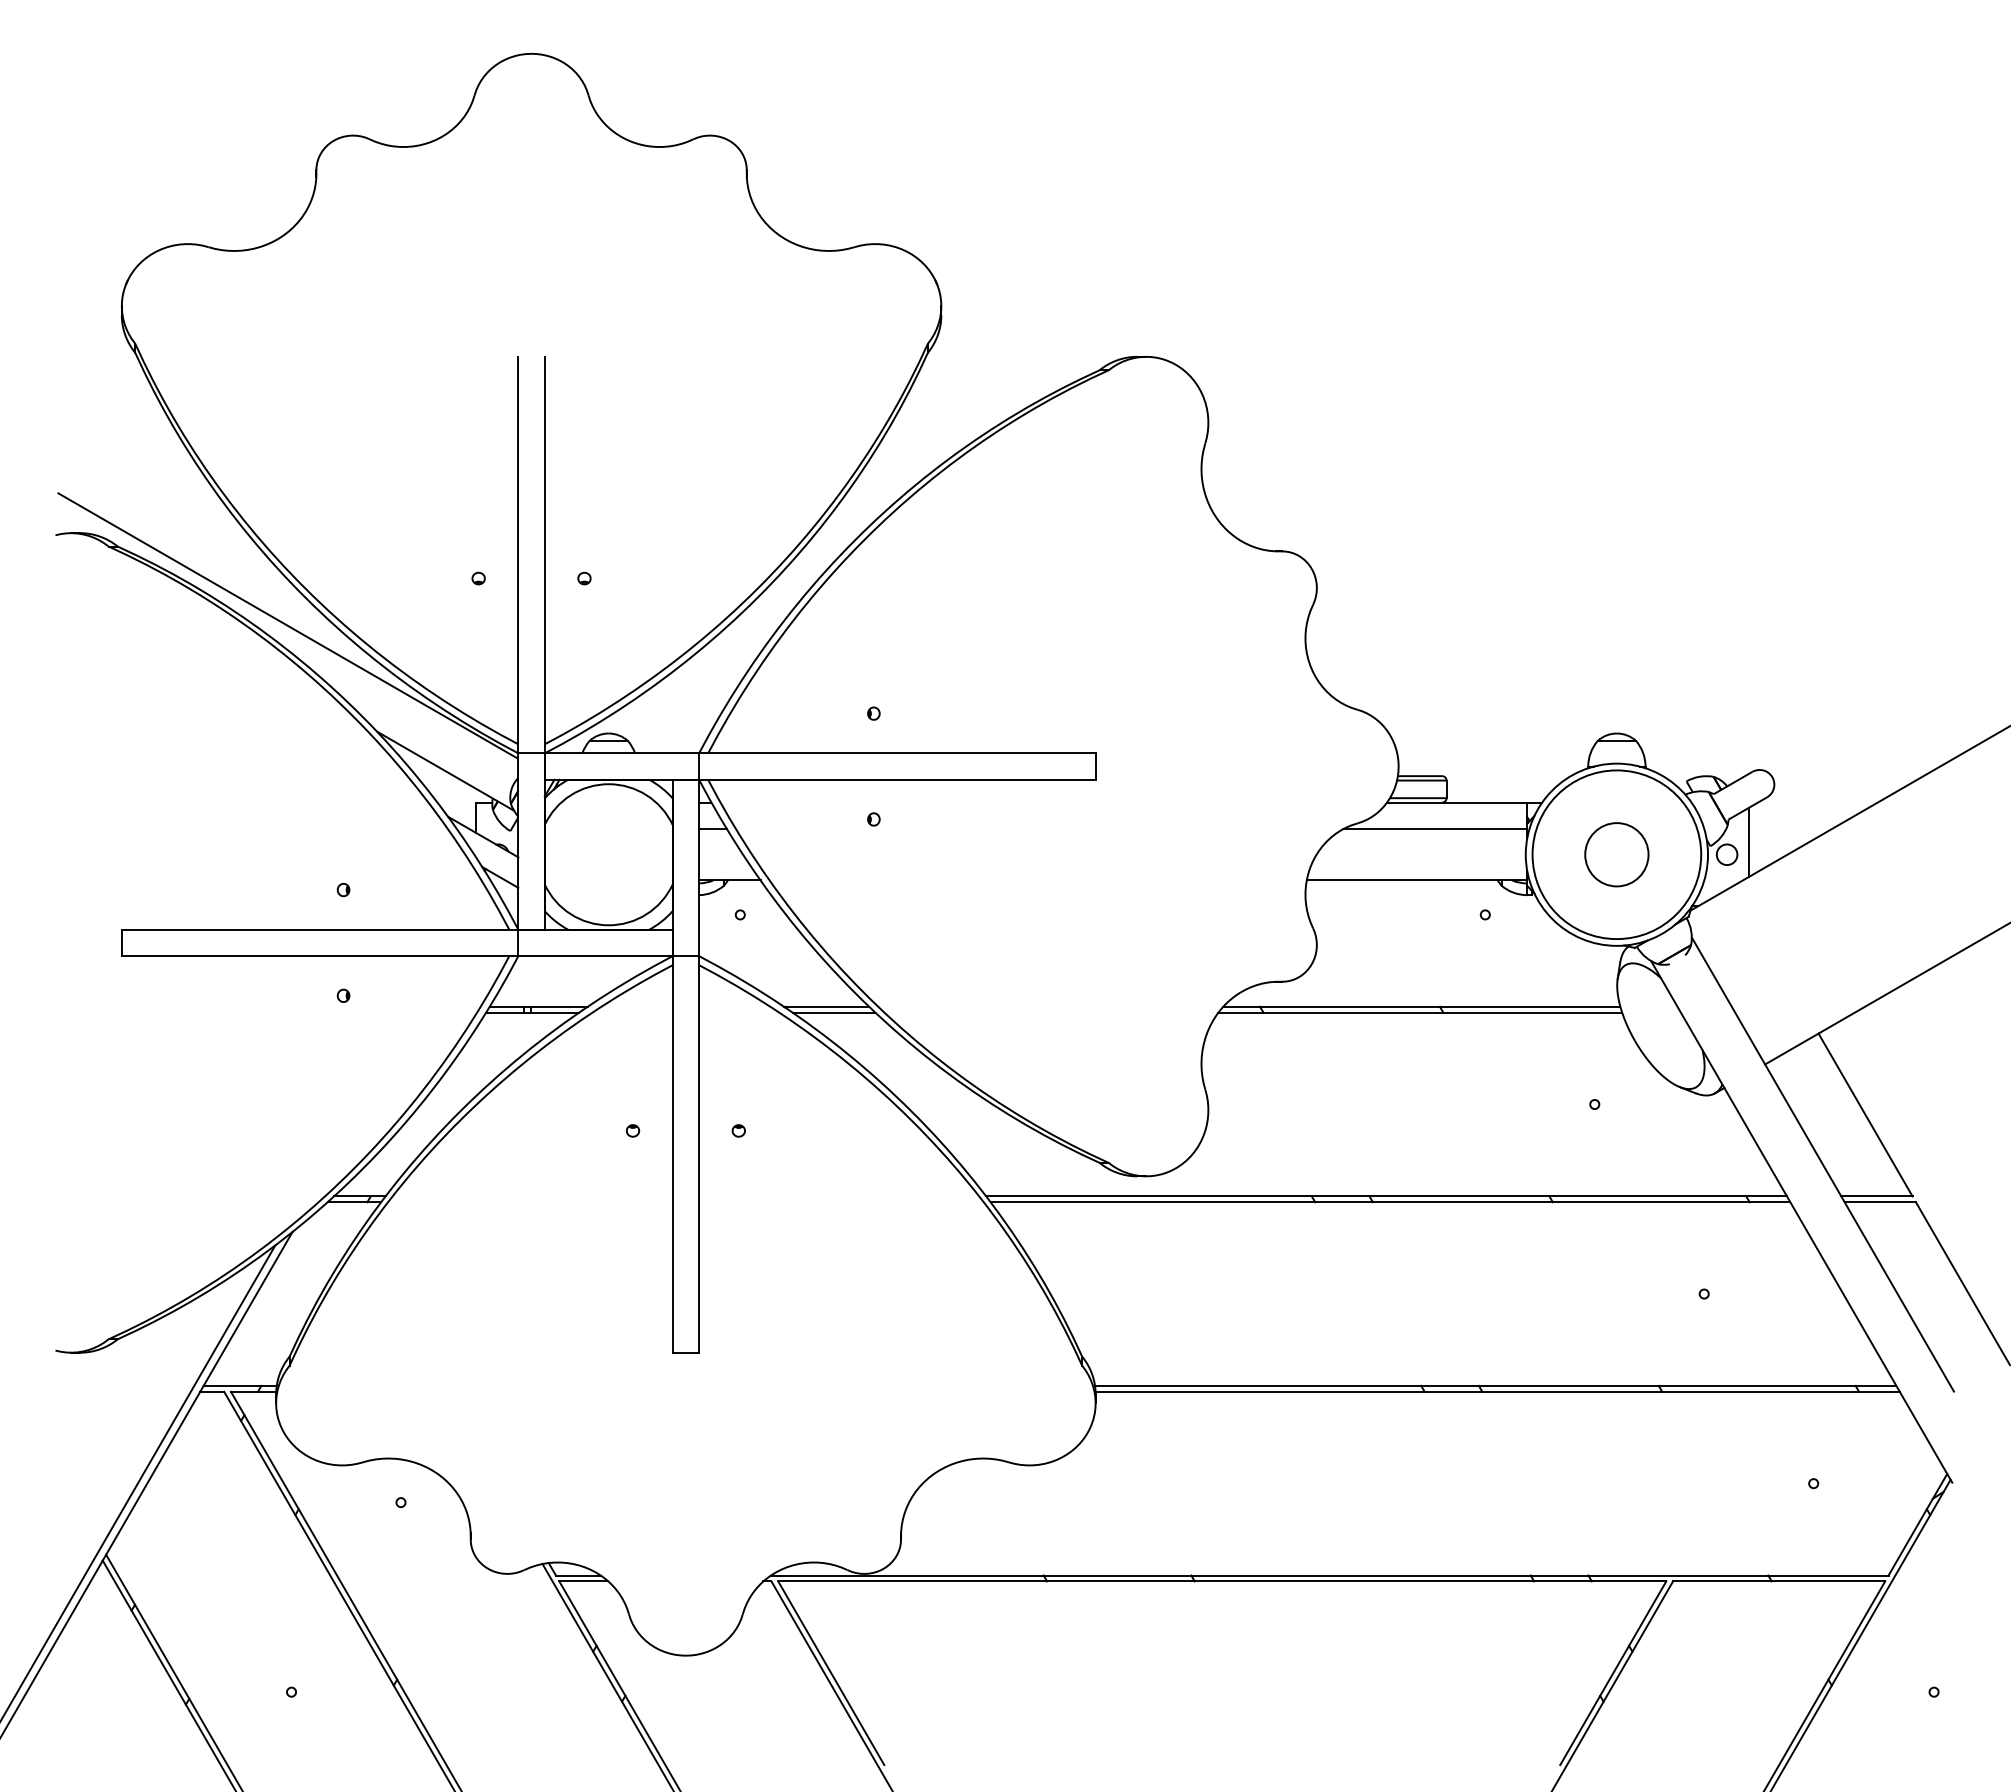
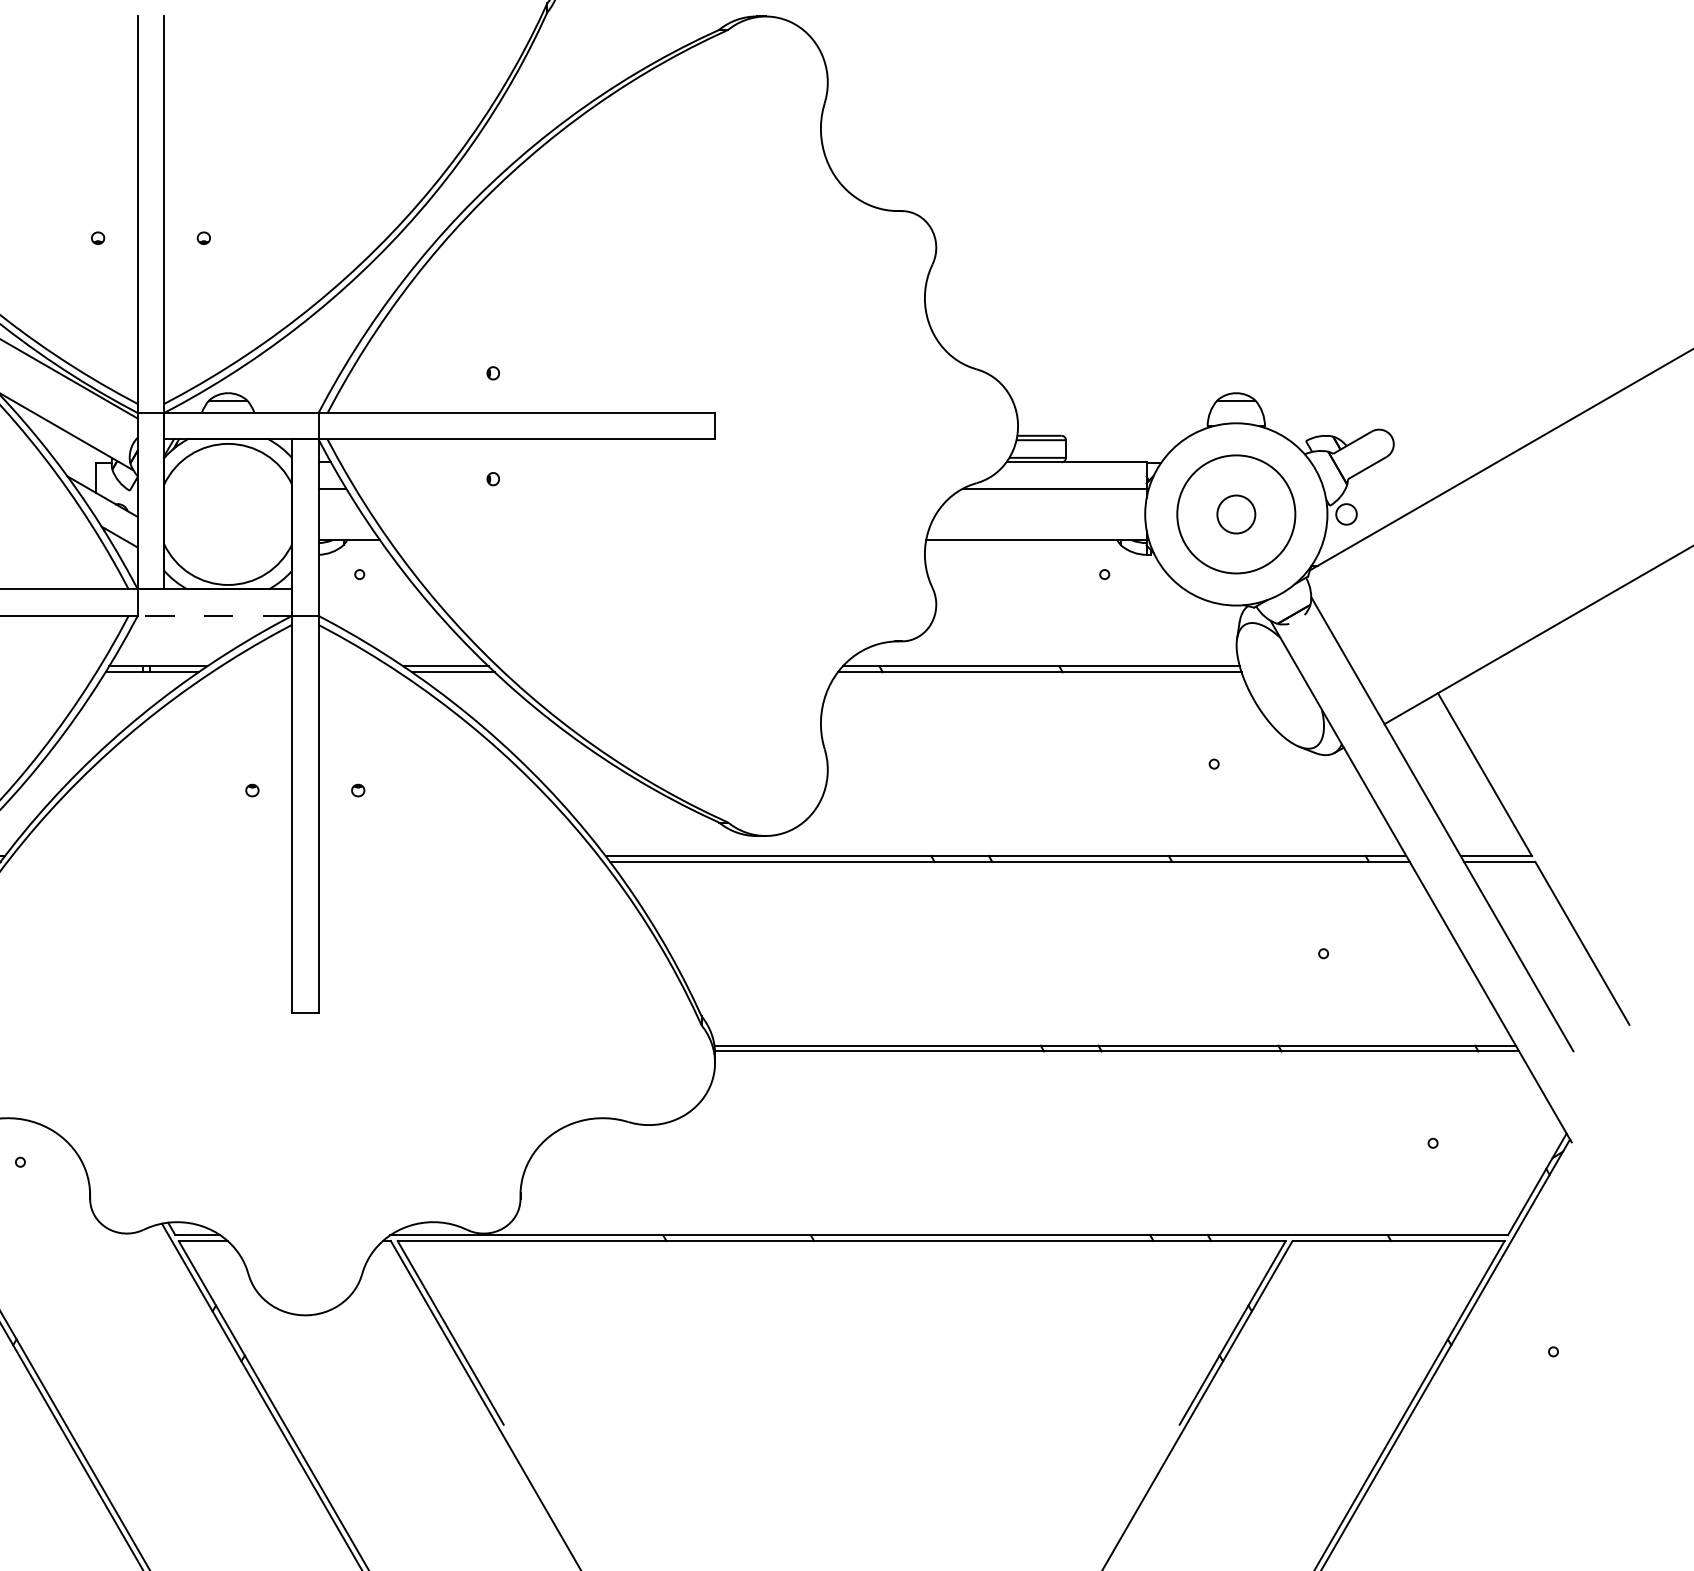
line: (1749, 841) -> (1368, 501), removed
circle: (1616, 854) -> (1235, 514), size x0.6
circle: (1616, 854) -> (1235, 514), size x0.7
line: (595, 956) -> (214, 616), solid -> dashed

